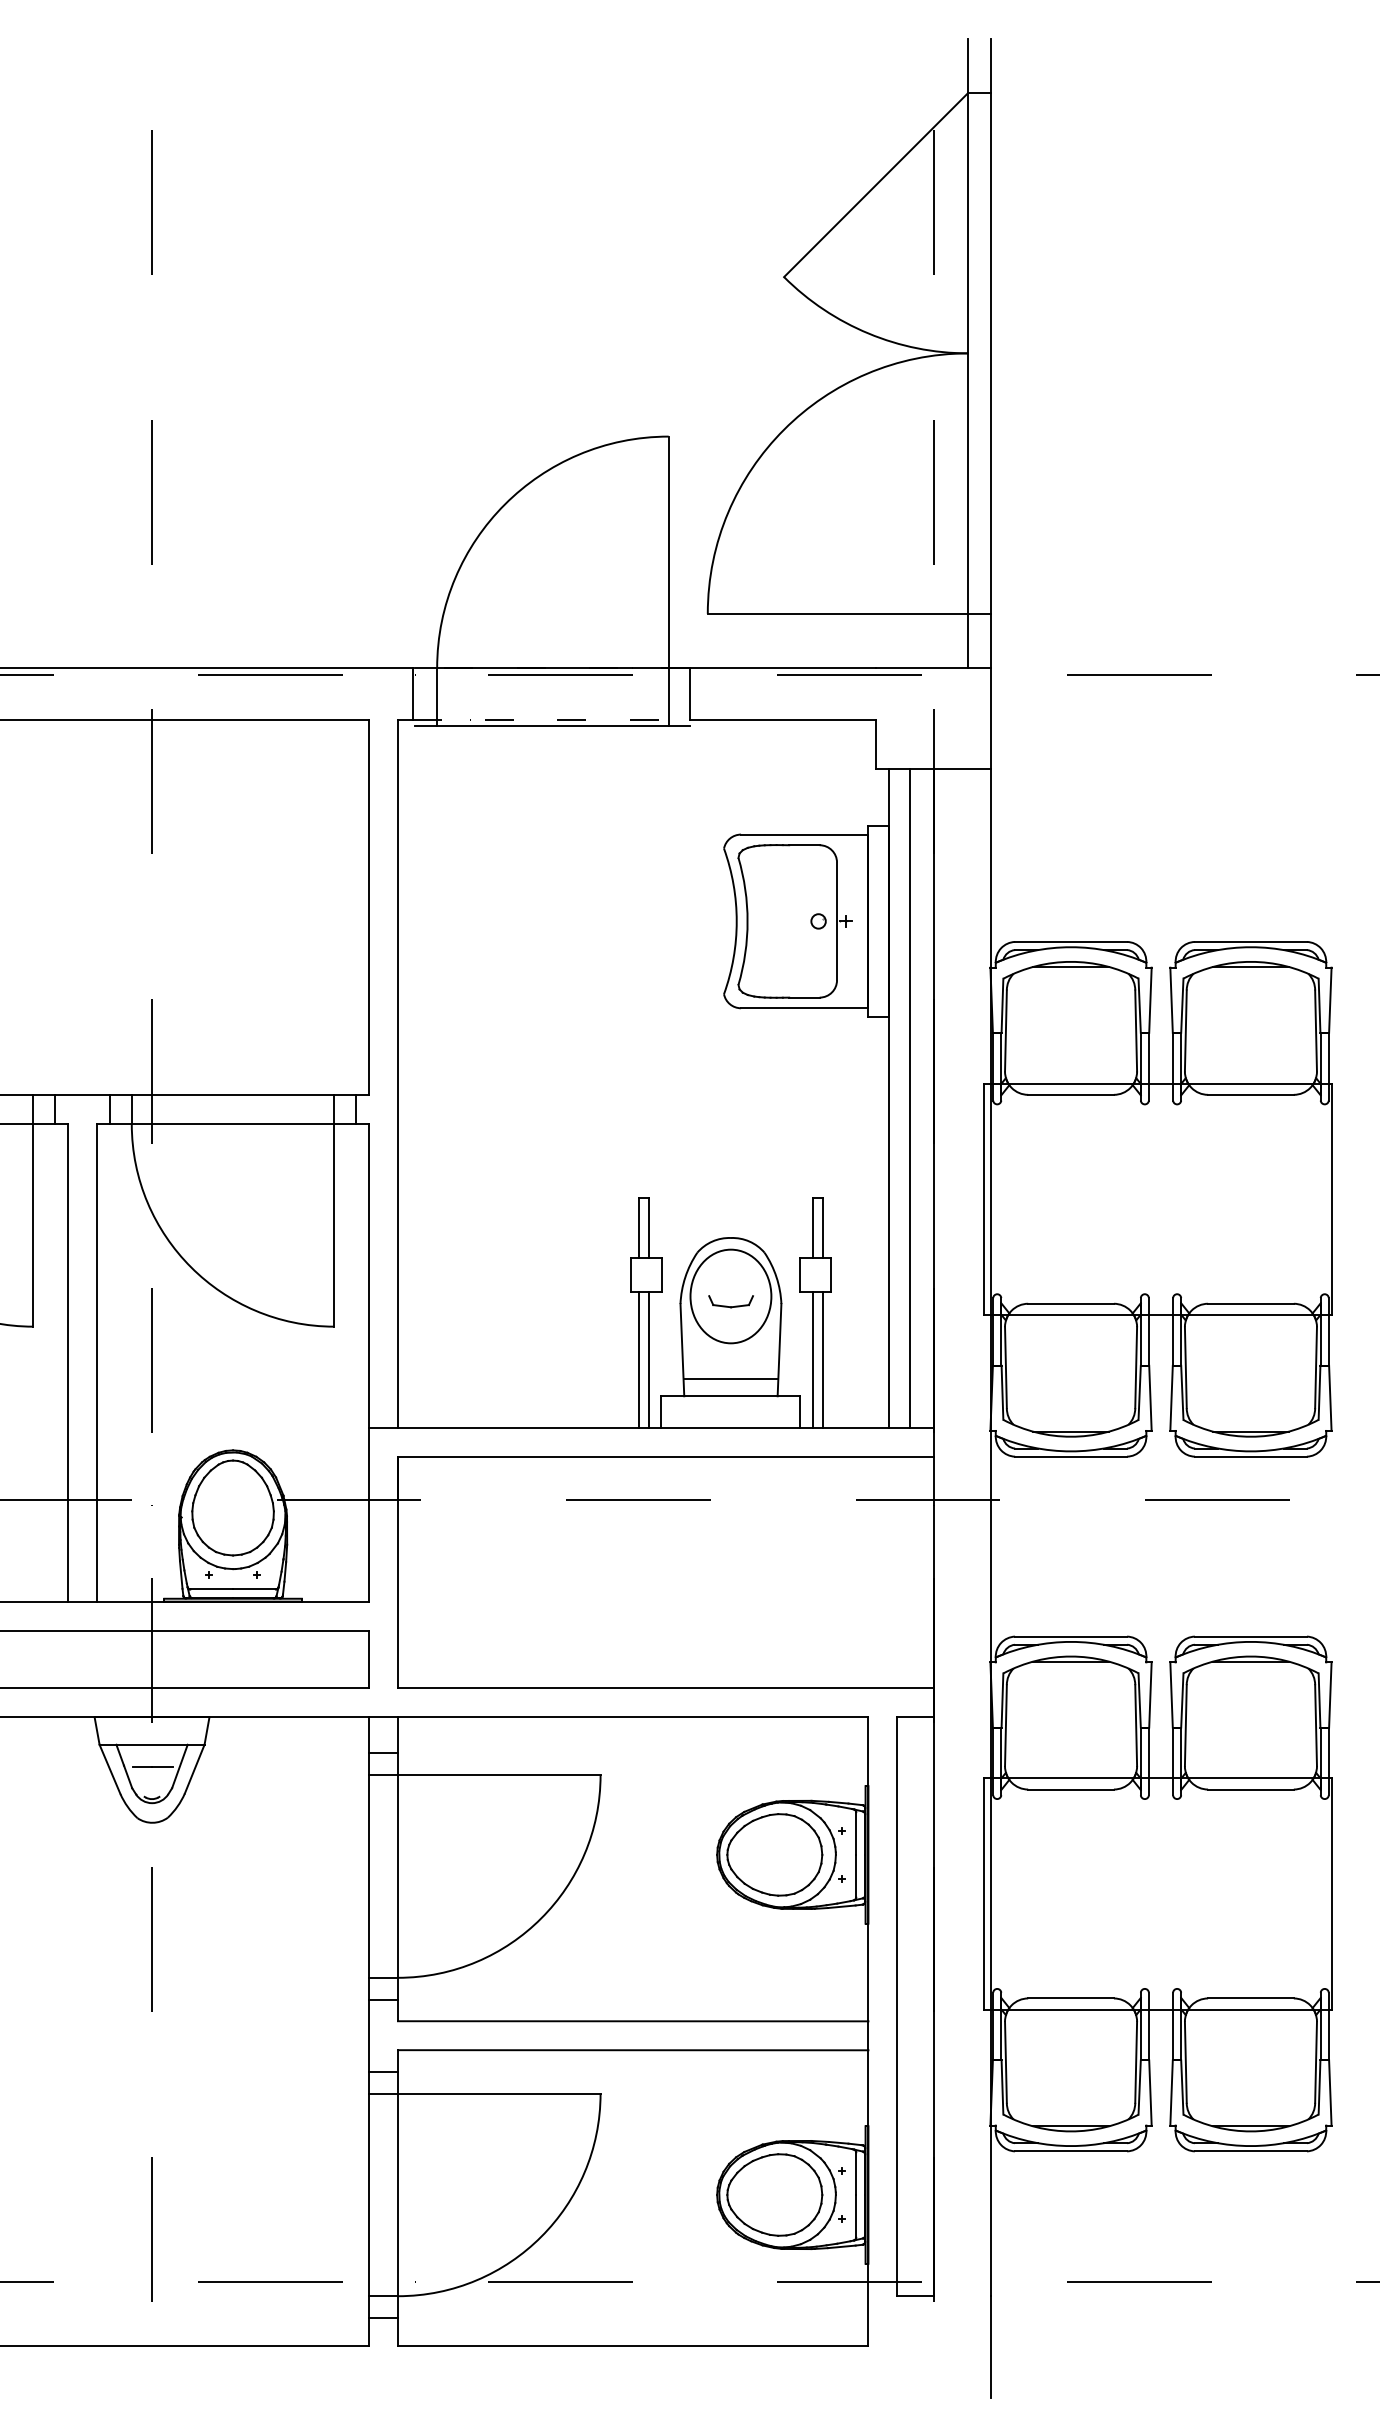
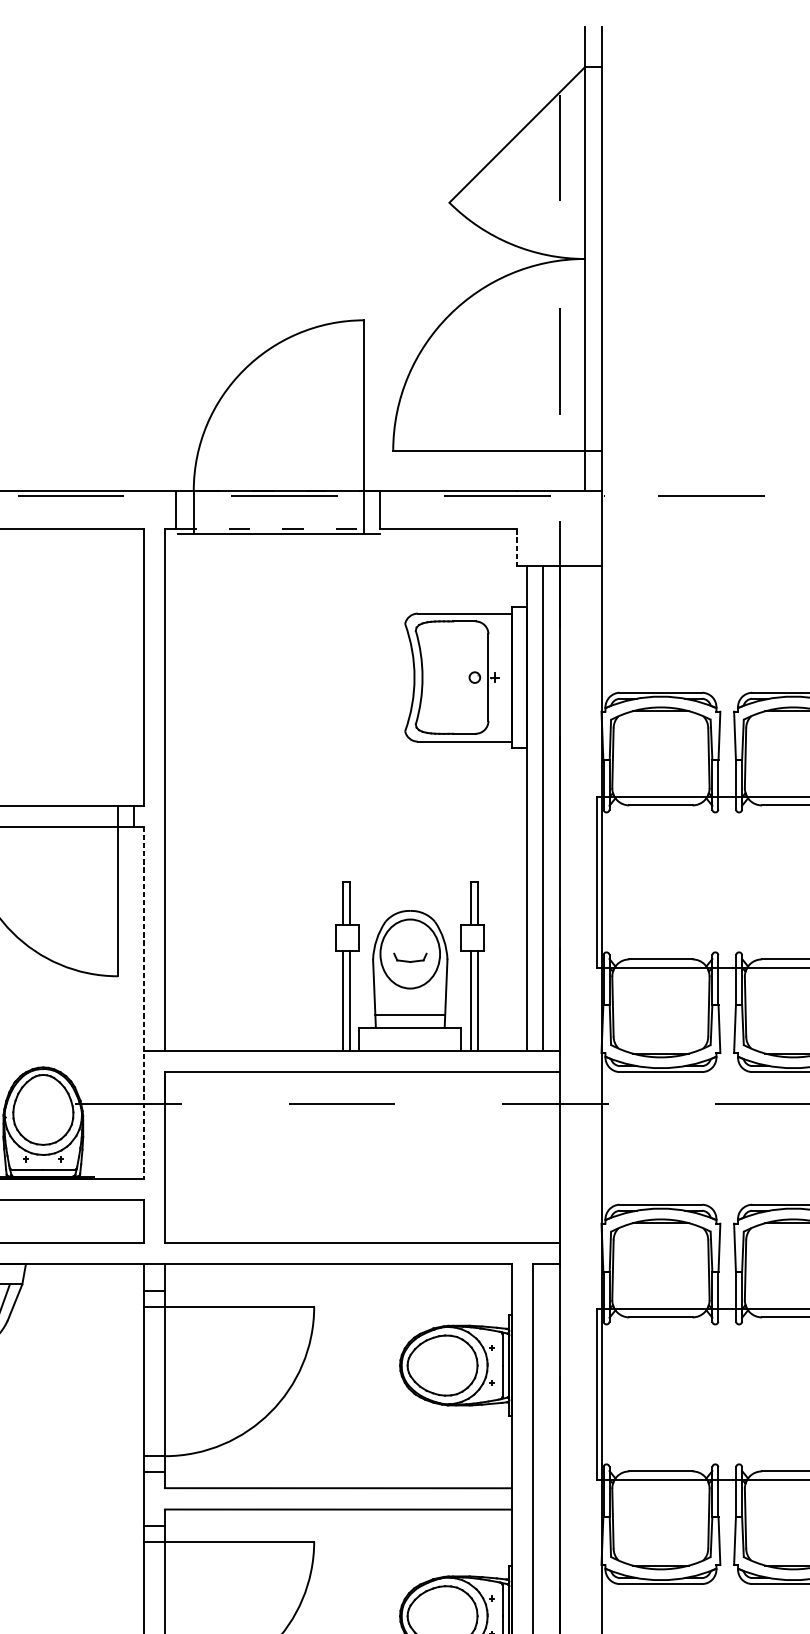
line: (875, 744) -> (516, 547), solid -> dashed
line: (369, 1362) -> (143, 1002), solid -> dashed

